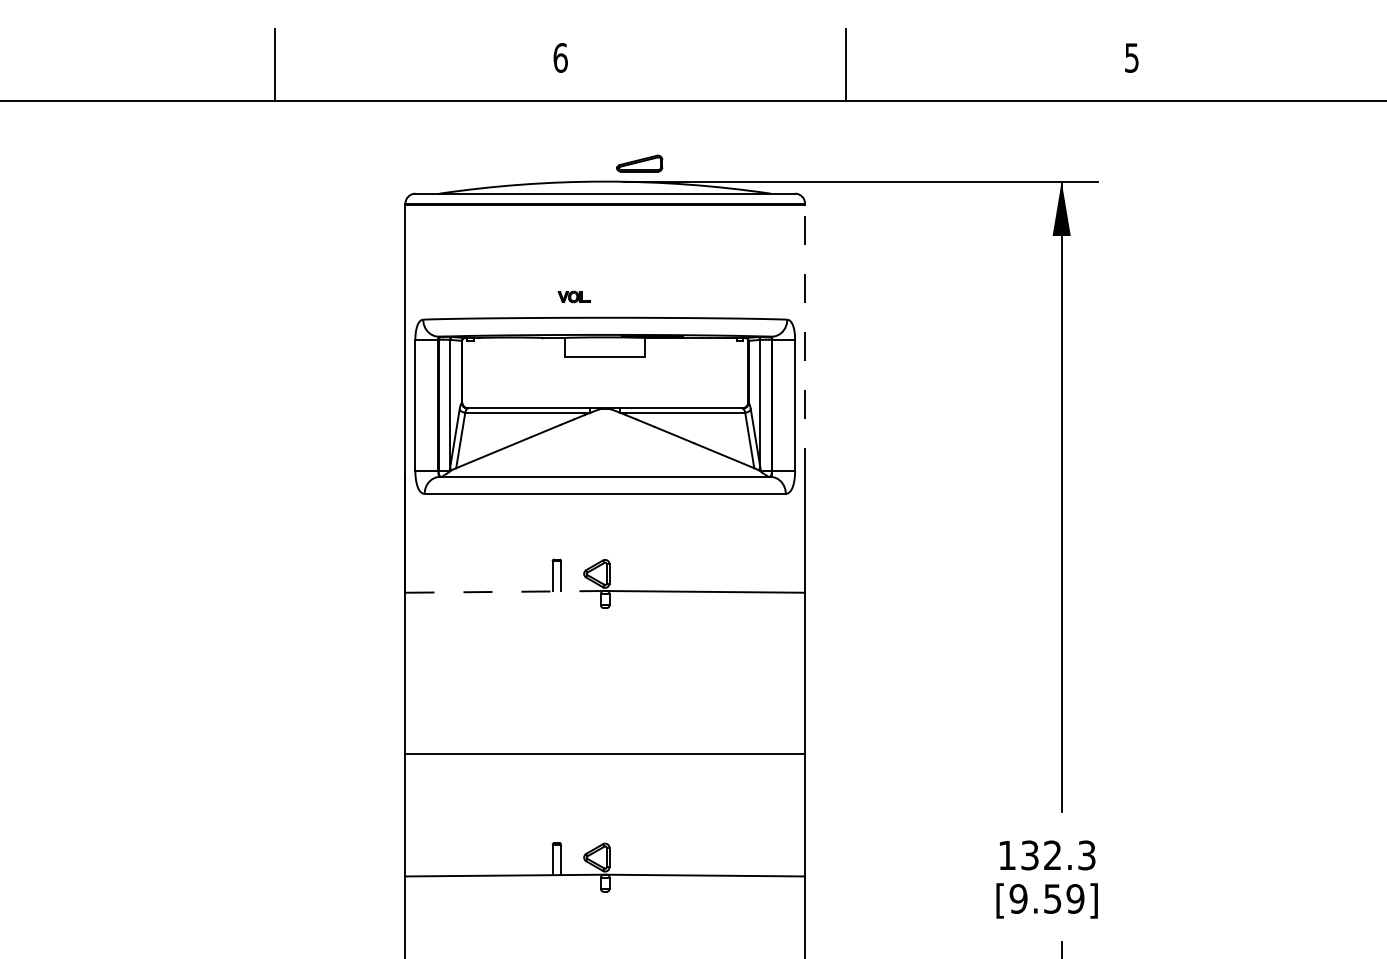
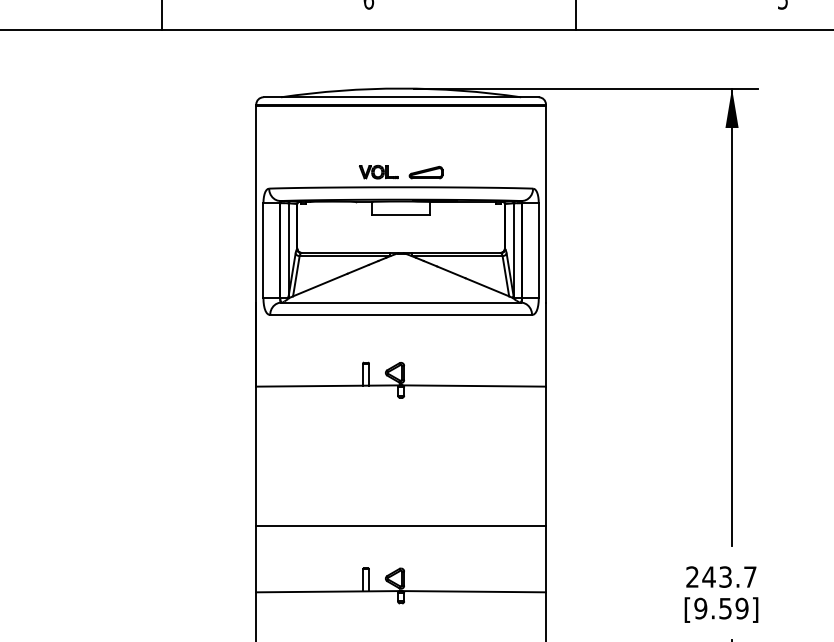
part: (639, 163) -> (425, 172), moved
part: (574, 296) -> (378, 171), size x1.67
line: (805, 340) -> (546, 203), dashed -> solid
line: (505, 591) -> (328, 385), dashed -> solid
line: (605, 754) -> (401, 526), moved
text: (1046, 855) -> (721, 577), 132.3 -> 243.7

